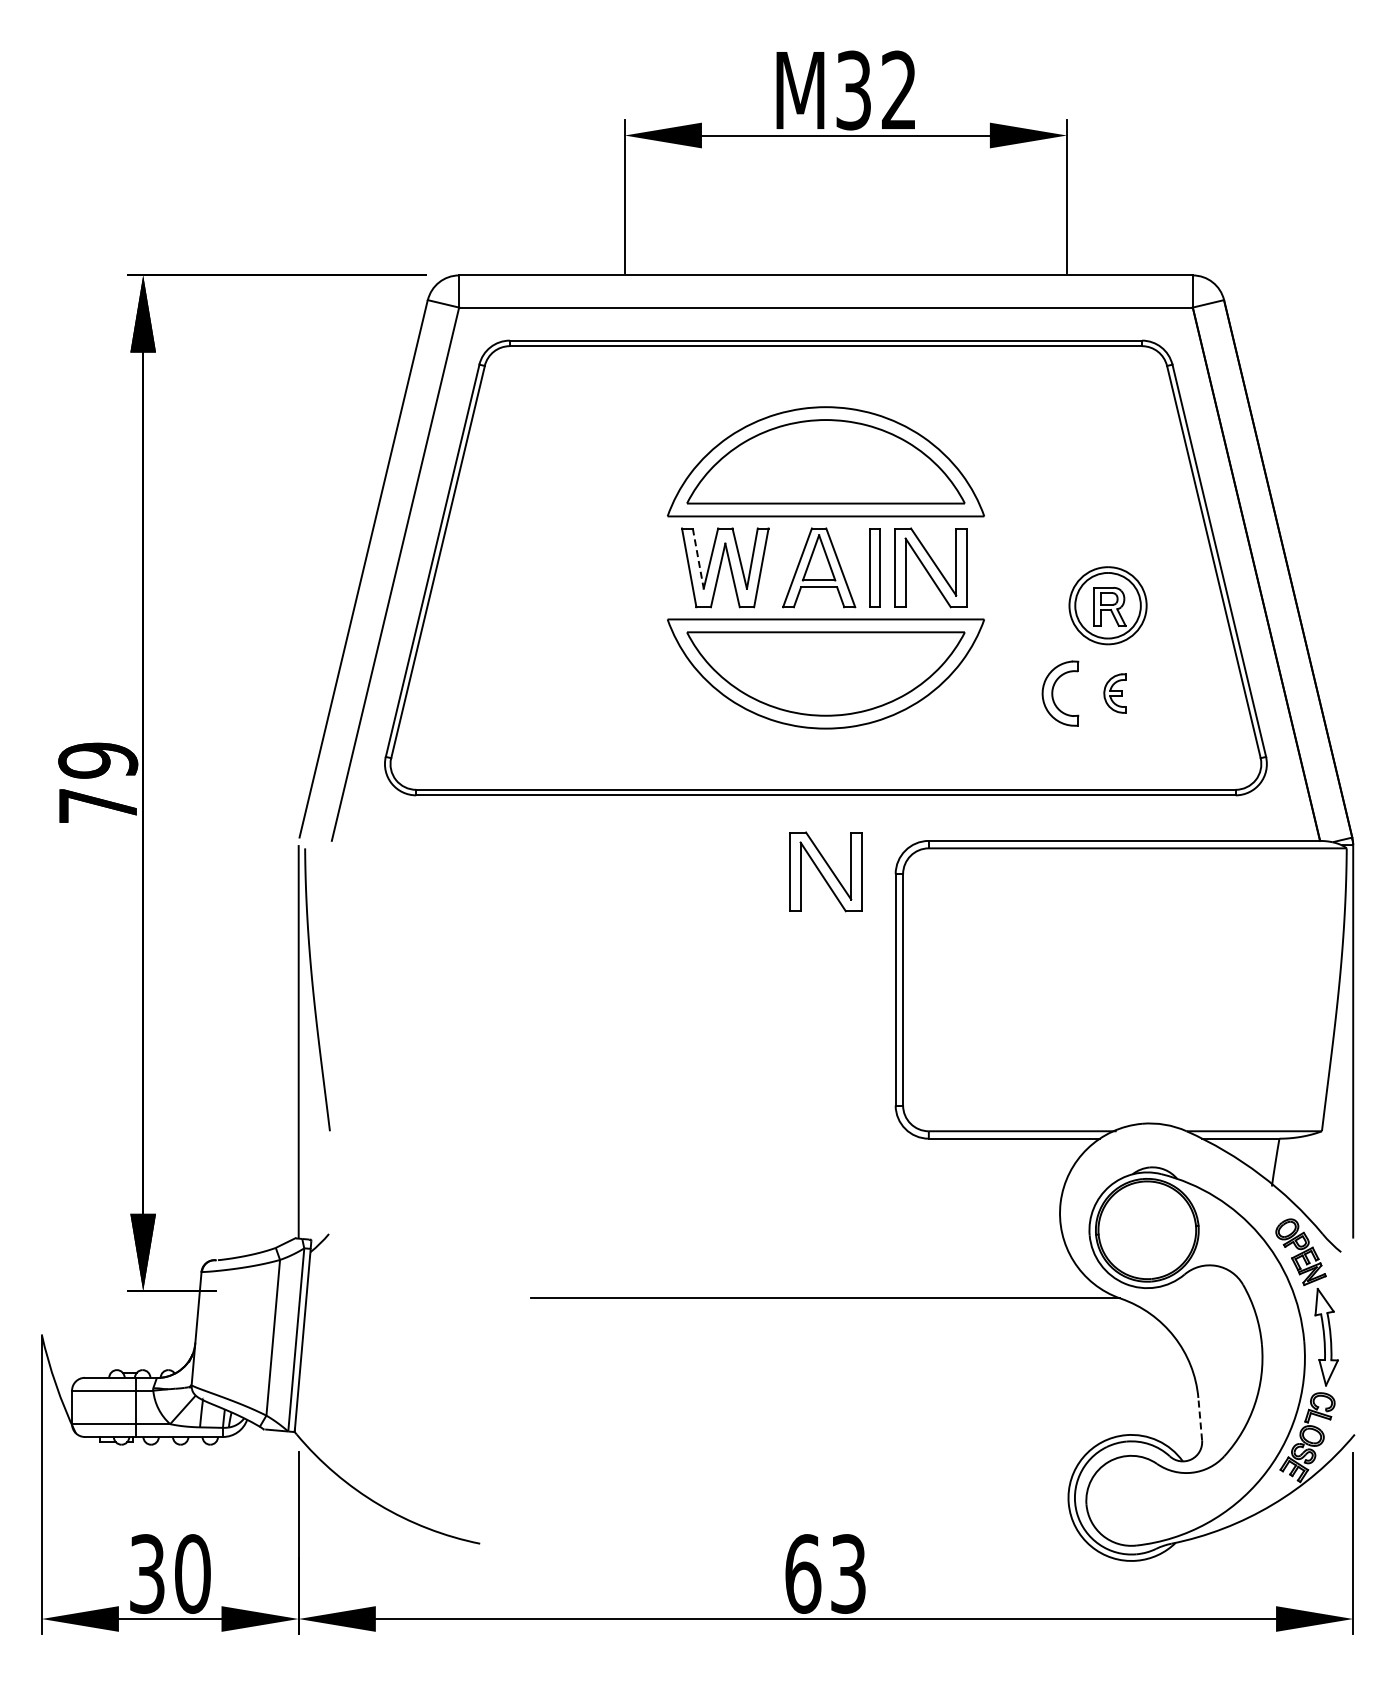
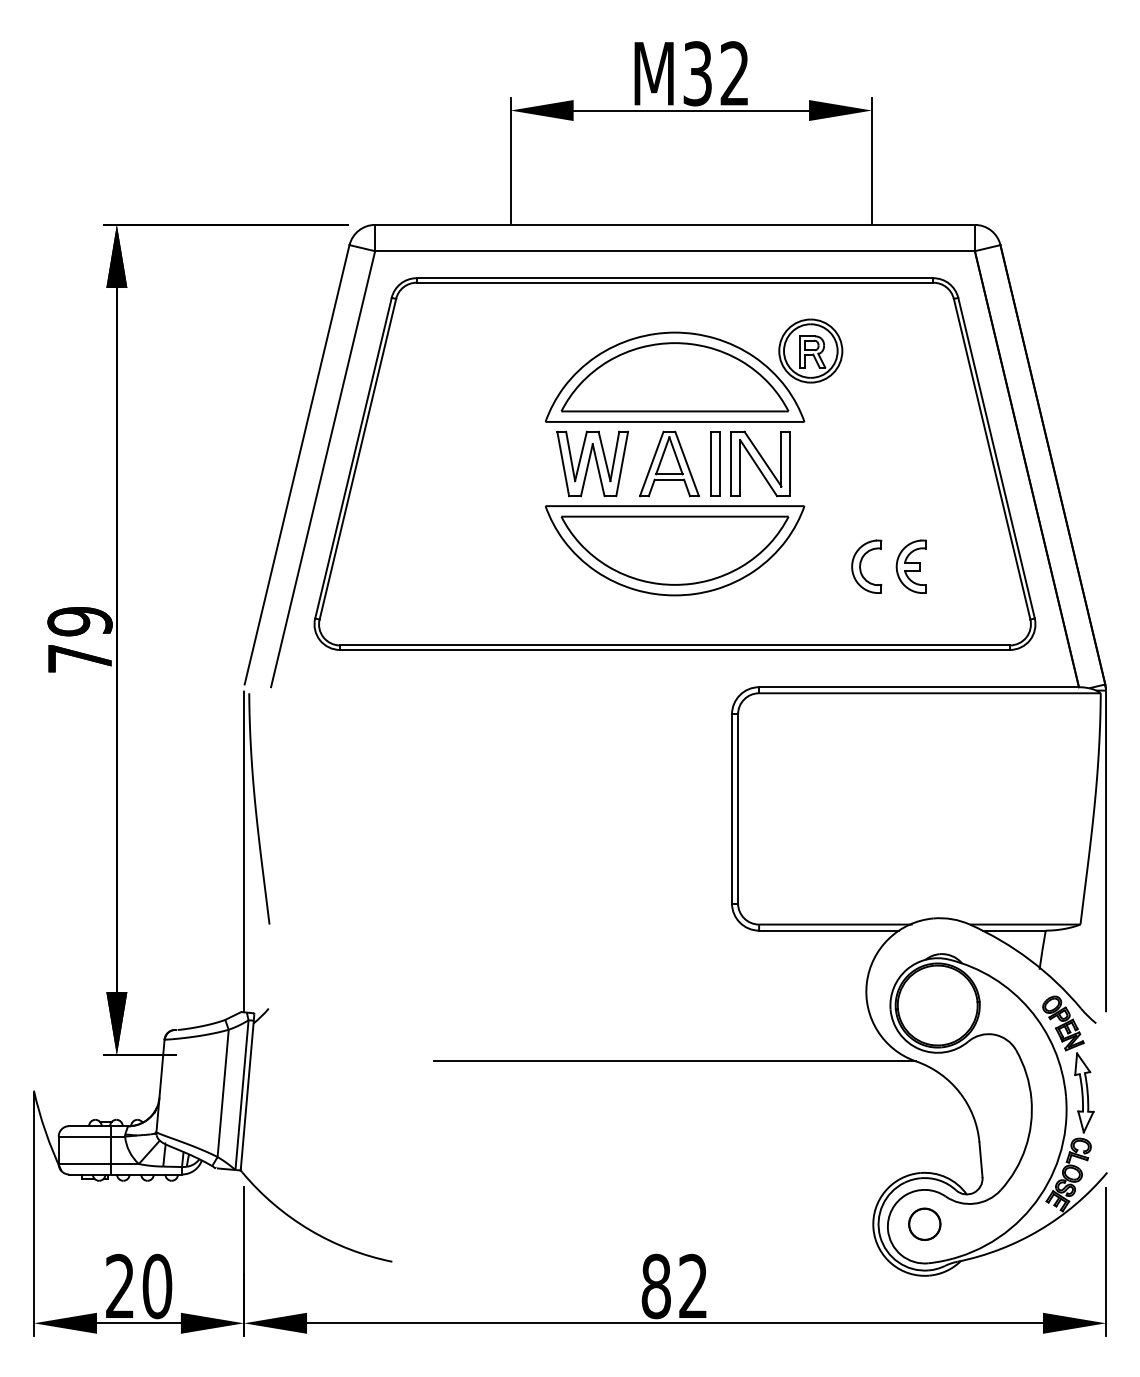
line: (698, 558) -> (570, 456), dashed -> solid
part: (1107, 605) -> (810, 350), moved
part: (1114, 693) -> (910, 566), size x1.67
part: (825, 871) -> (674, 712), removed
line: (1200, 1418) -> (981, 1159), dashed -> solid
part: (1131, 1497) -> (924, 1223), added
text: (147, 1573) -> (120, 1286), 30 -> 20
text: (825, 1573) -> (674, 1286), 63 -> 82

